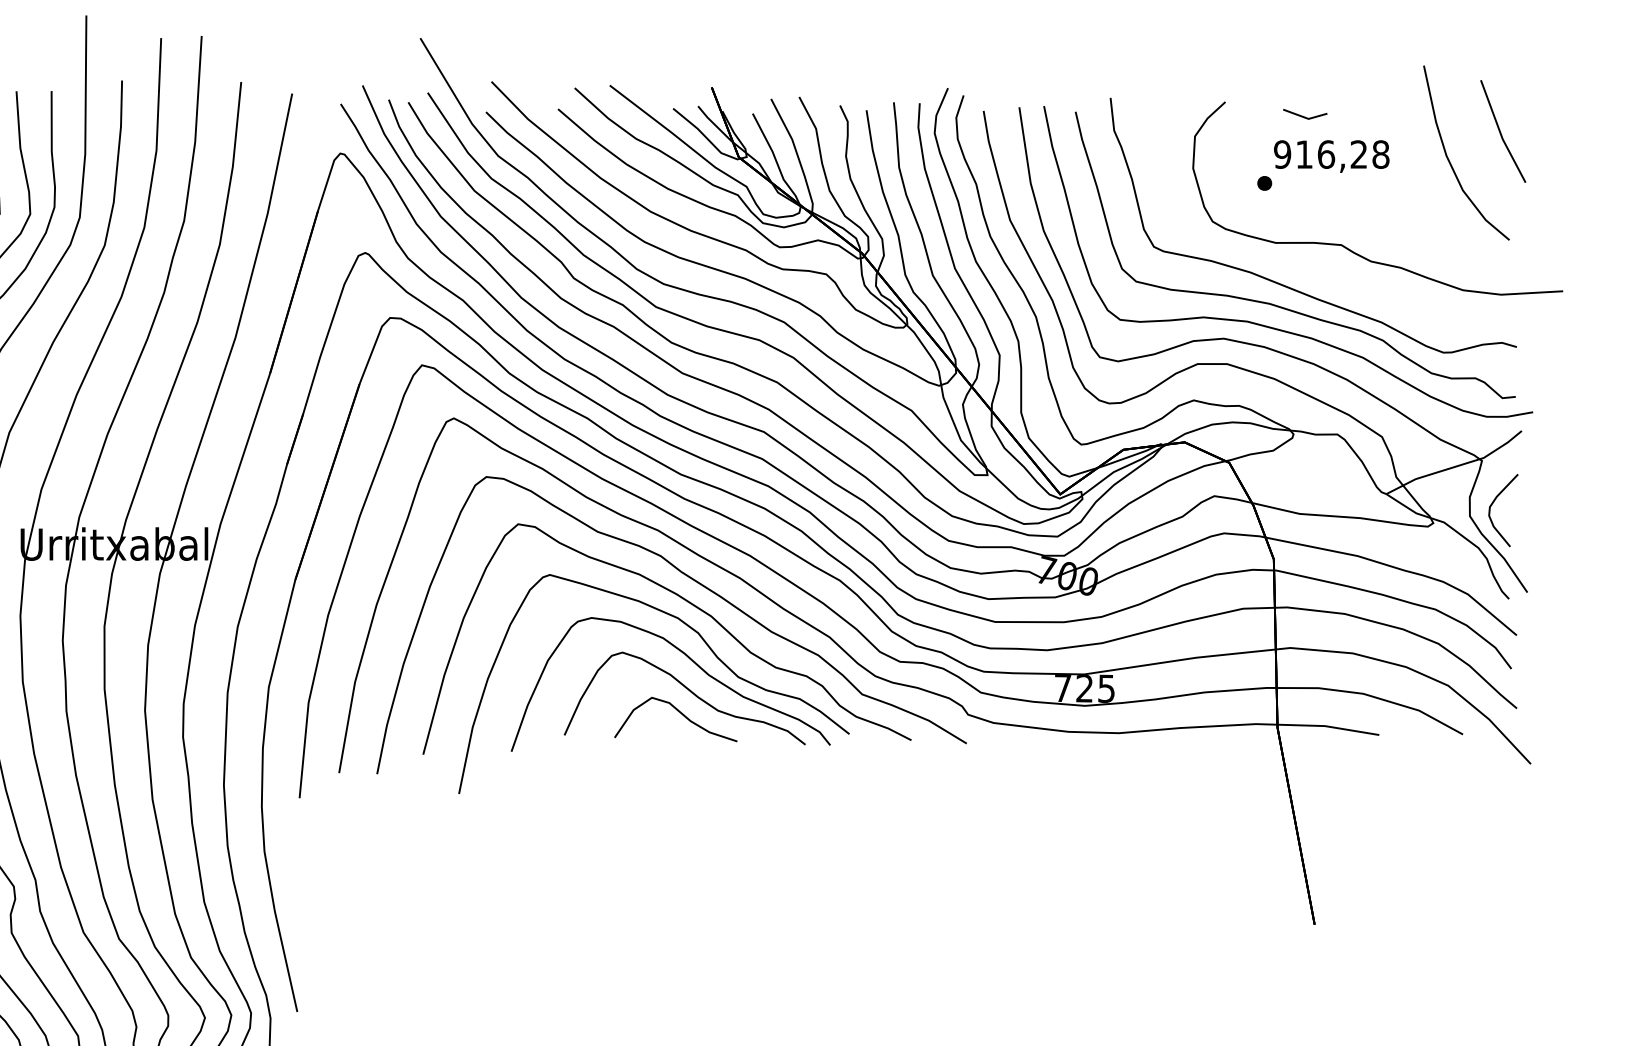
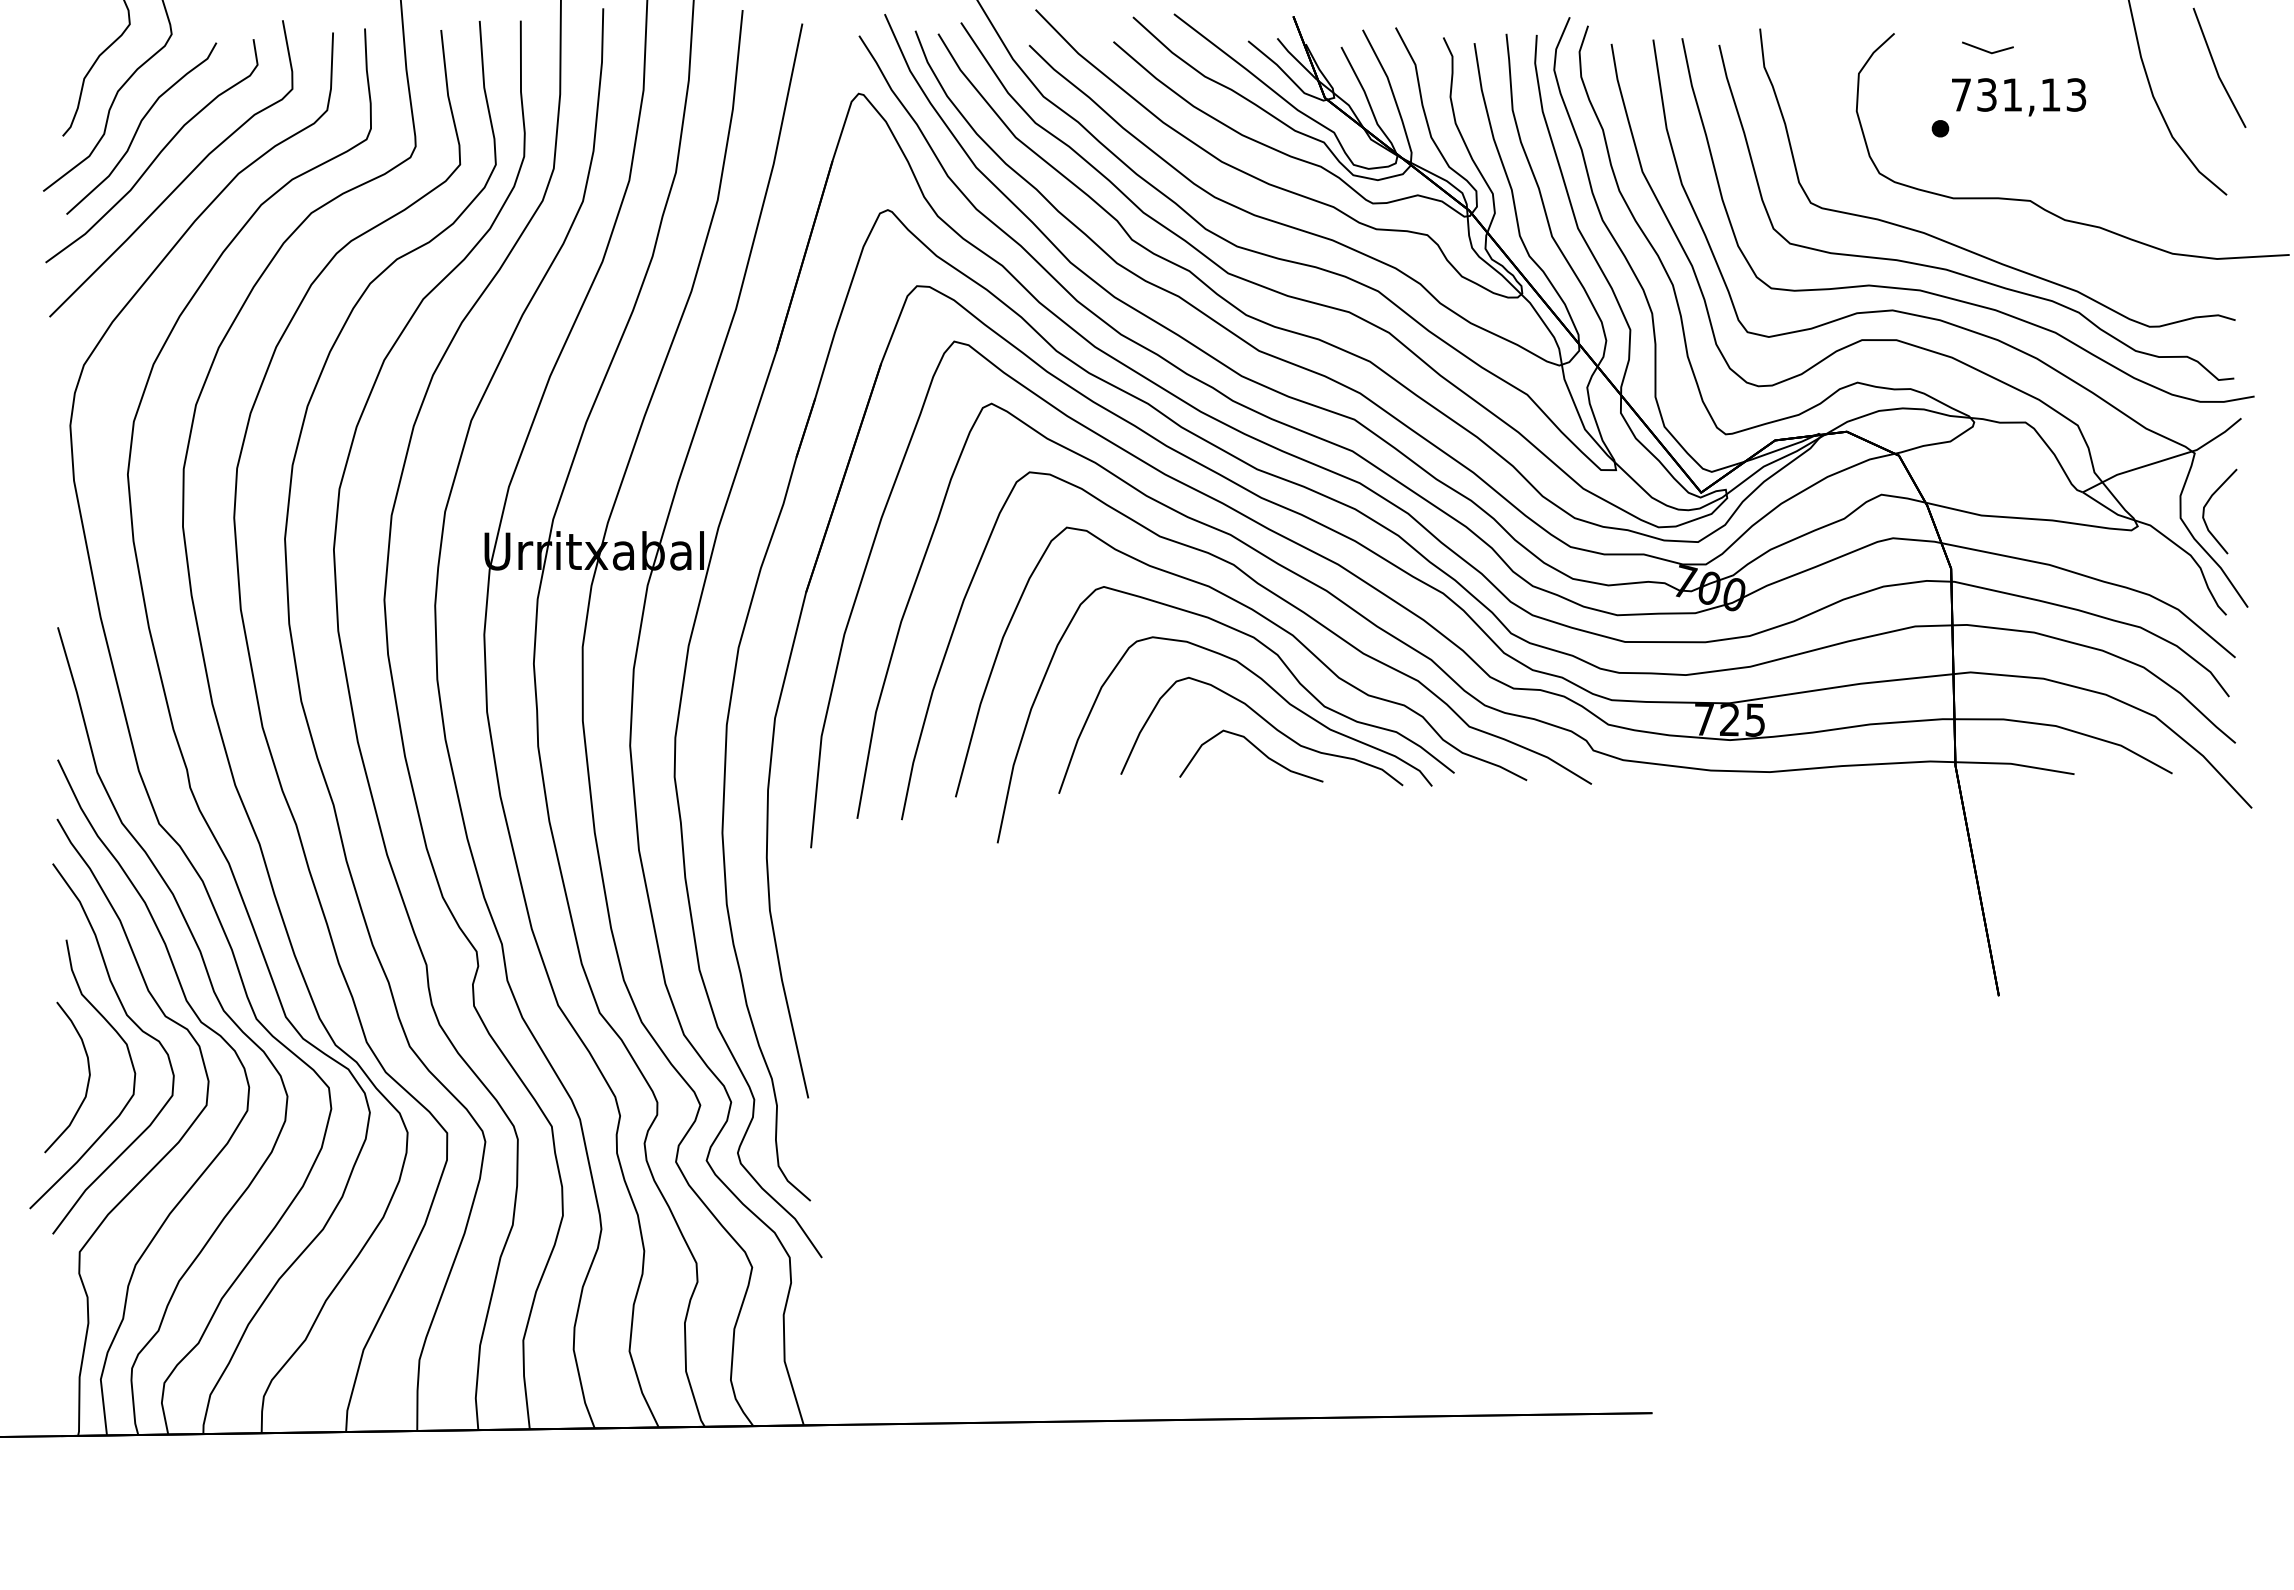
text: (1331, 154) -> (2018, 94), 916,28 -> 731,13

